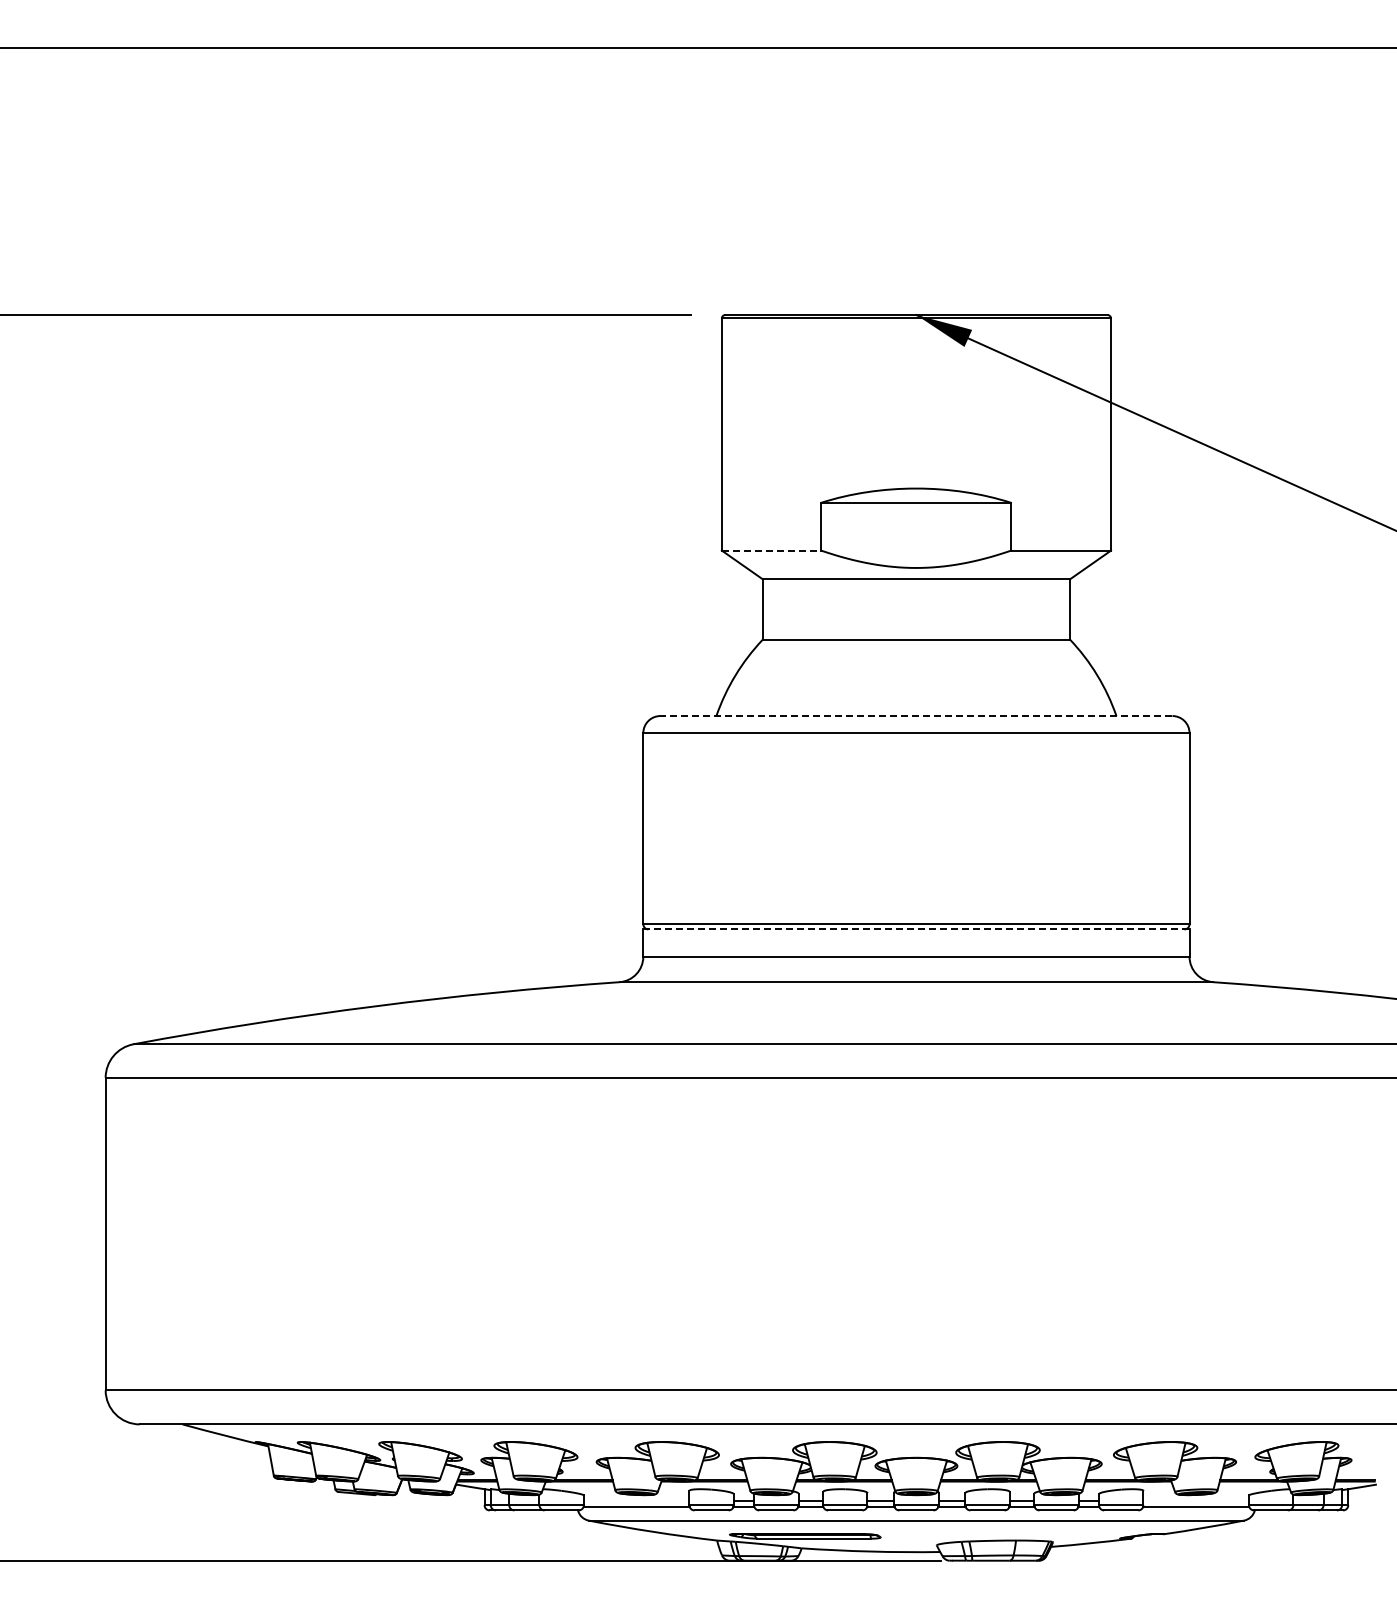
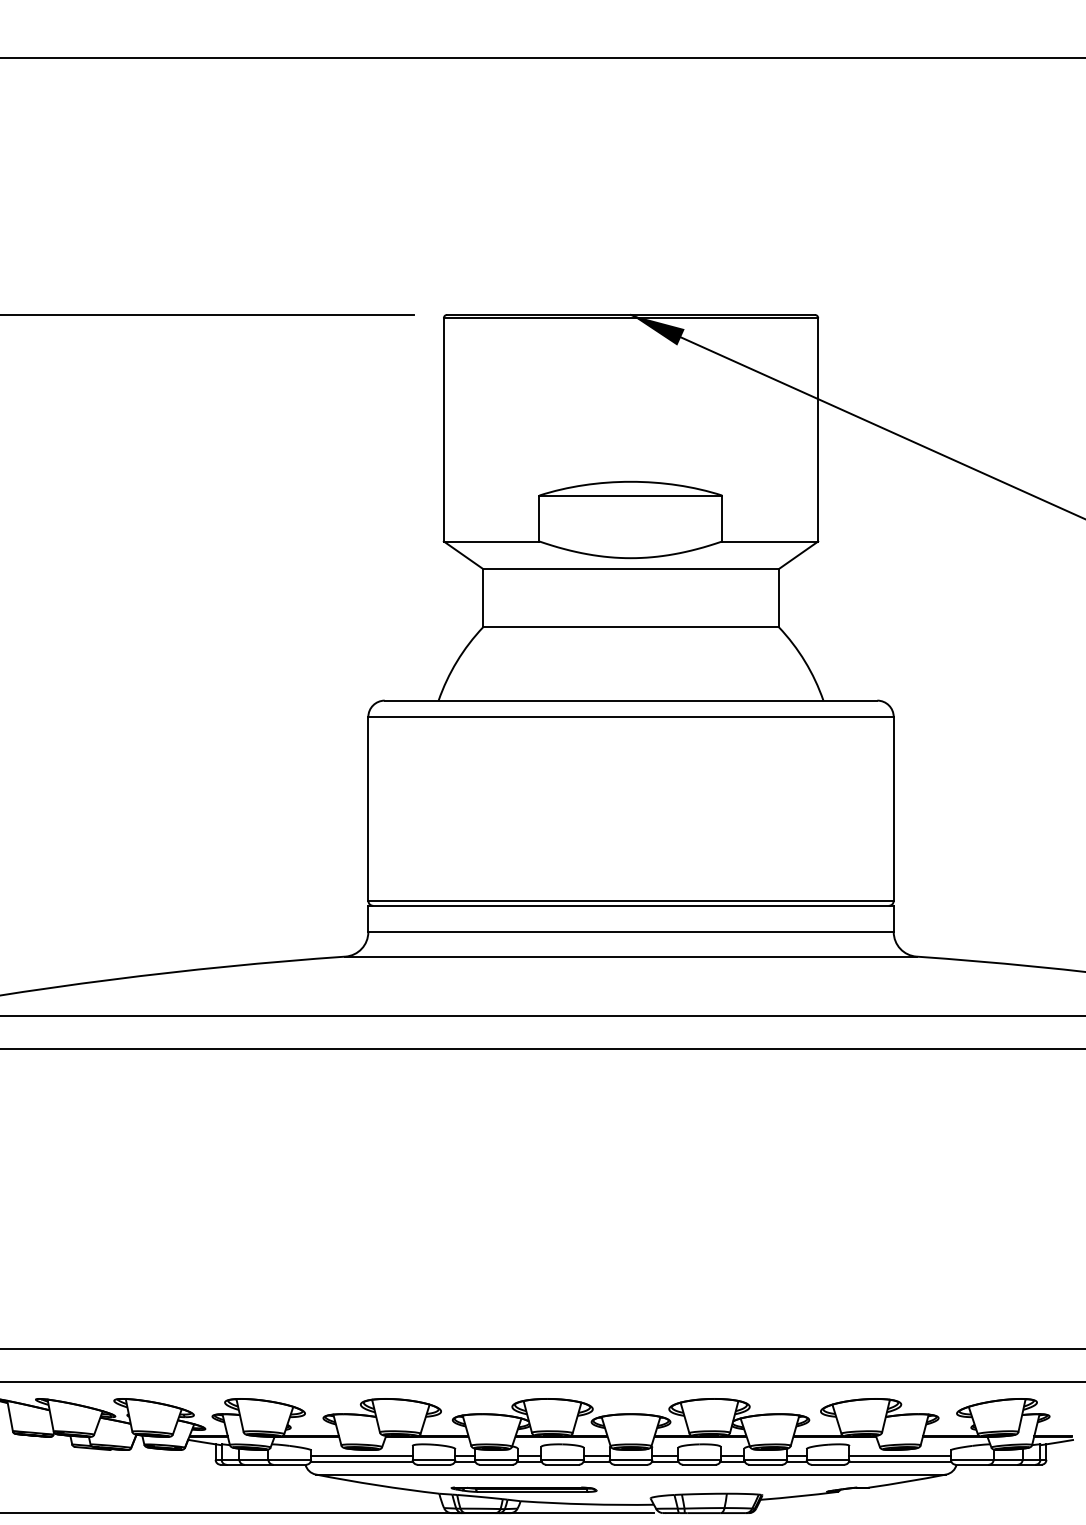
line: (771, 550) -> (491, 541), dashed -> solid
line: (915, 716) -> (630, 701), dashed -> solid
line: (916, 929) -> (631, 905), dashed -> solid
line: (636, 1501) -> (361, 1456), added
line: (1196, 1501) -> (900, 1456), added

